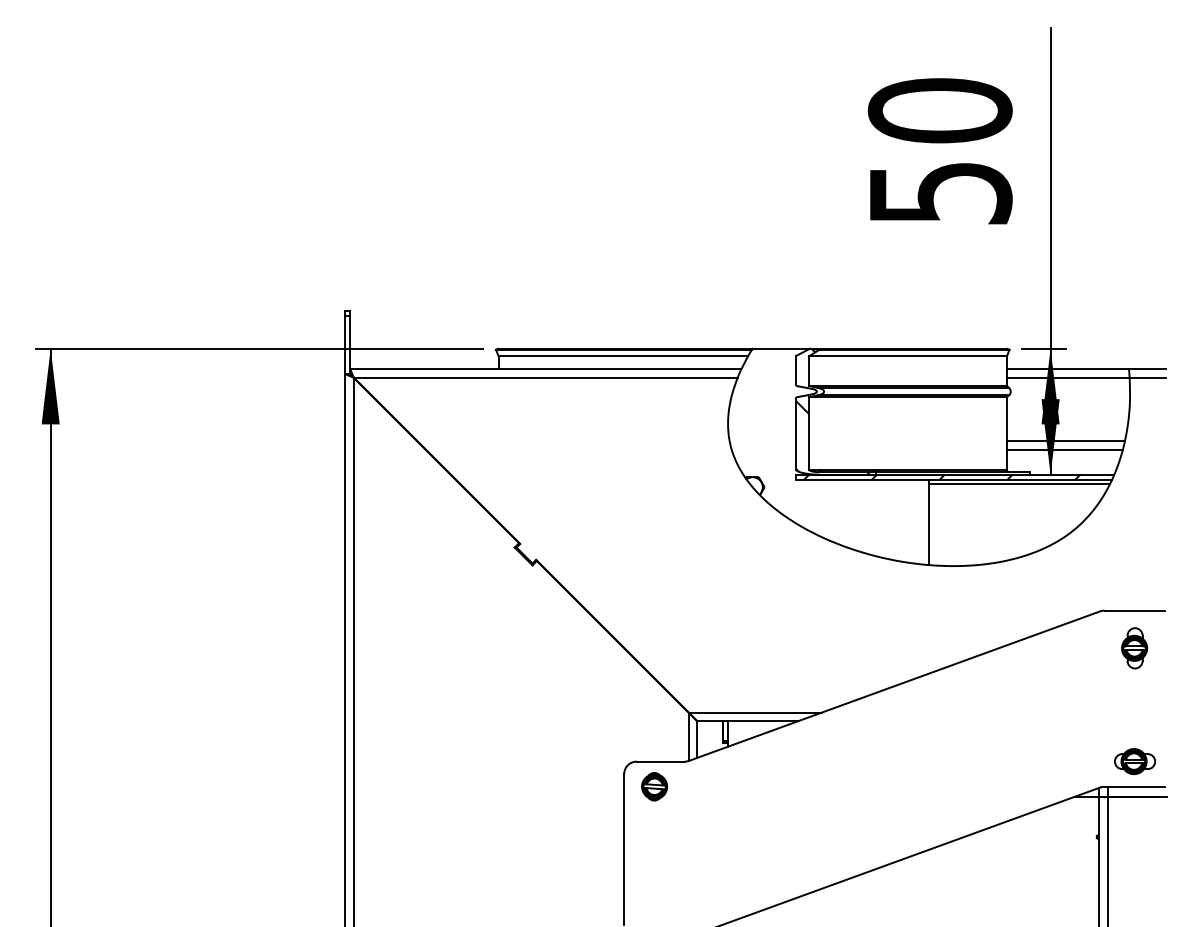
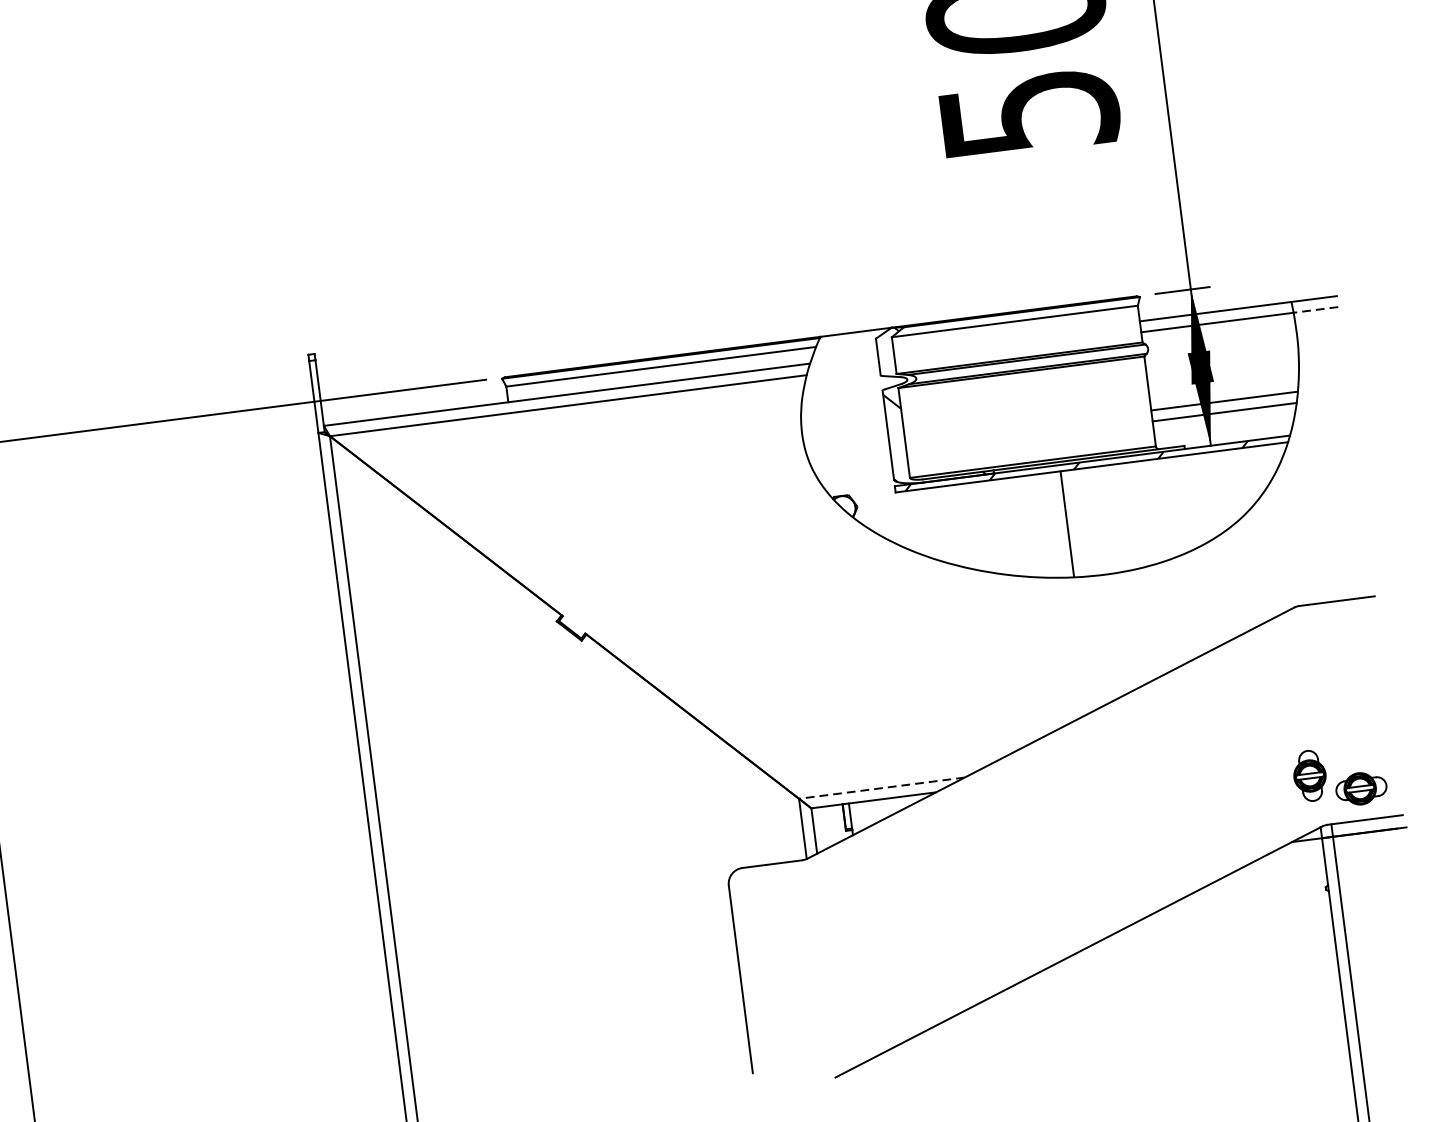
line: (1147, 377) -> (1315, 309), solid -> dashed
line: (1019, 483) -> (1173, 461), removed
part: (1134, 648) -> (1309, 776), moved
line: (755, 712) -> (882, 788), solid -> dashed
part: (654, 786) -> (768, 896), removed

